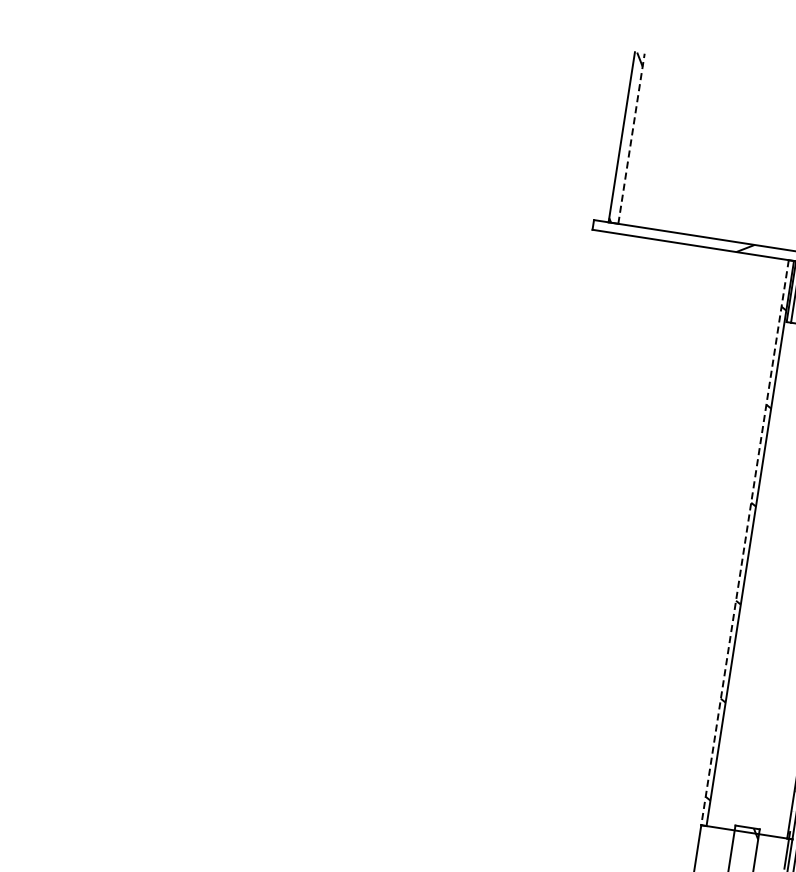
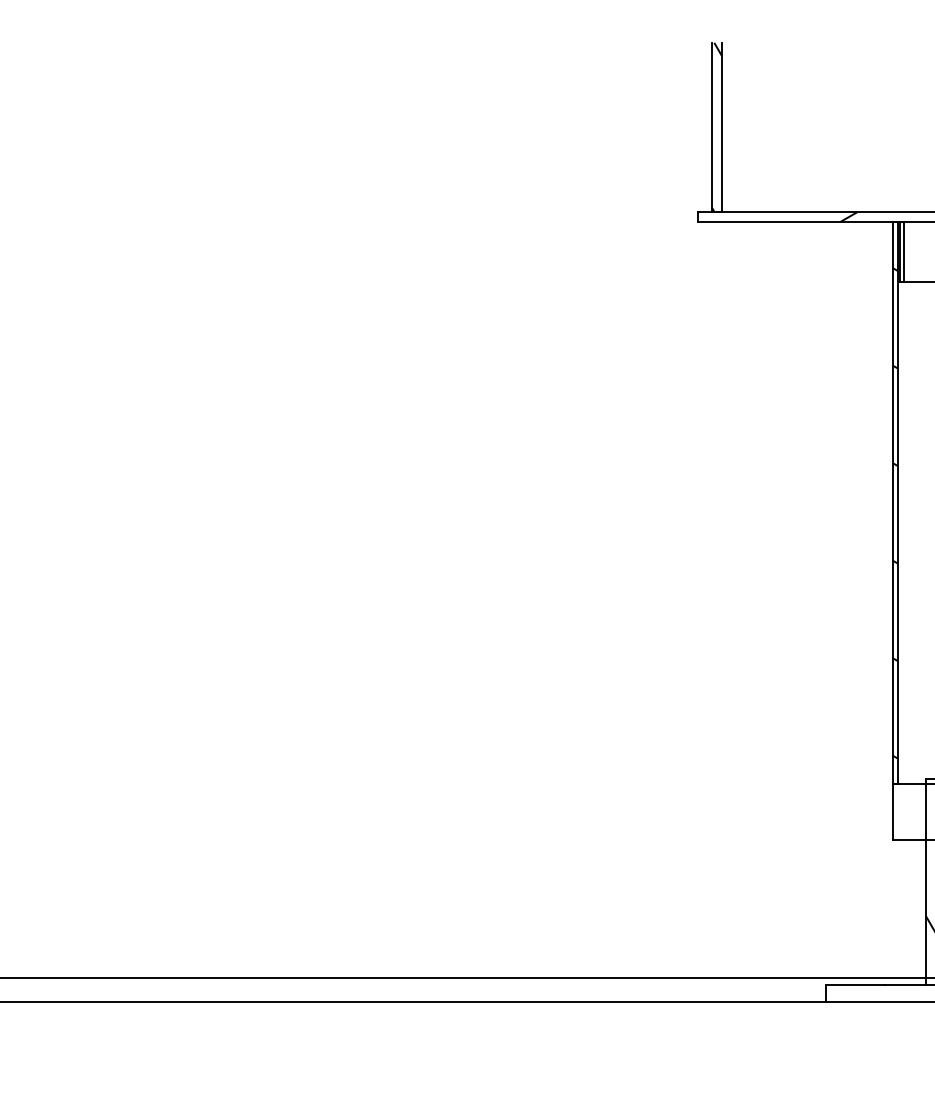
line: (631, 138) -> (721, 127), dashed -> solid
line: (744, 543) -> (892, 503), dashed -> solid

